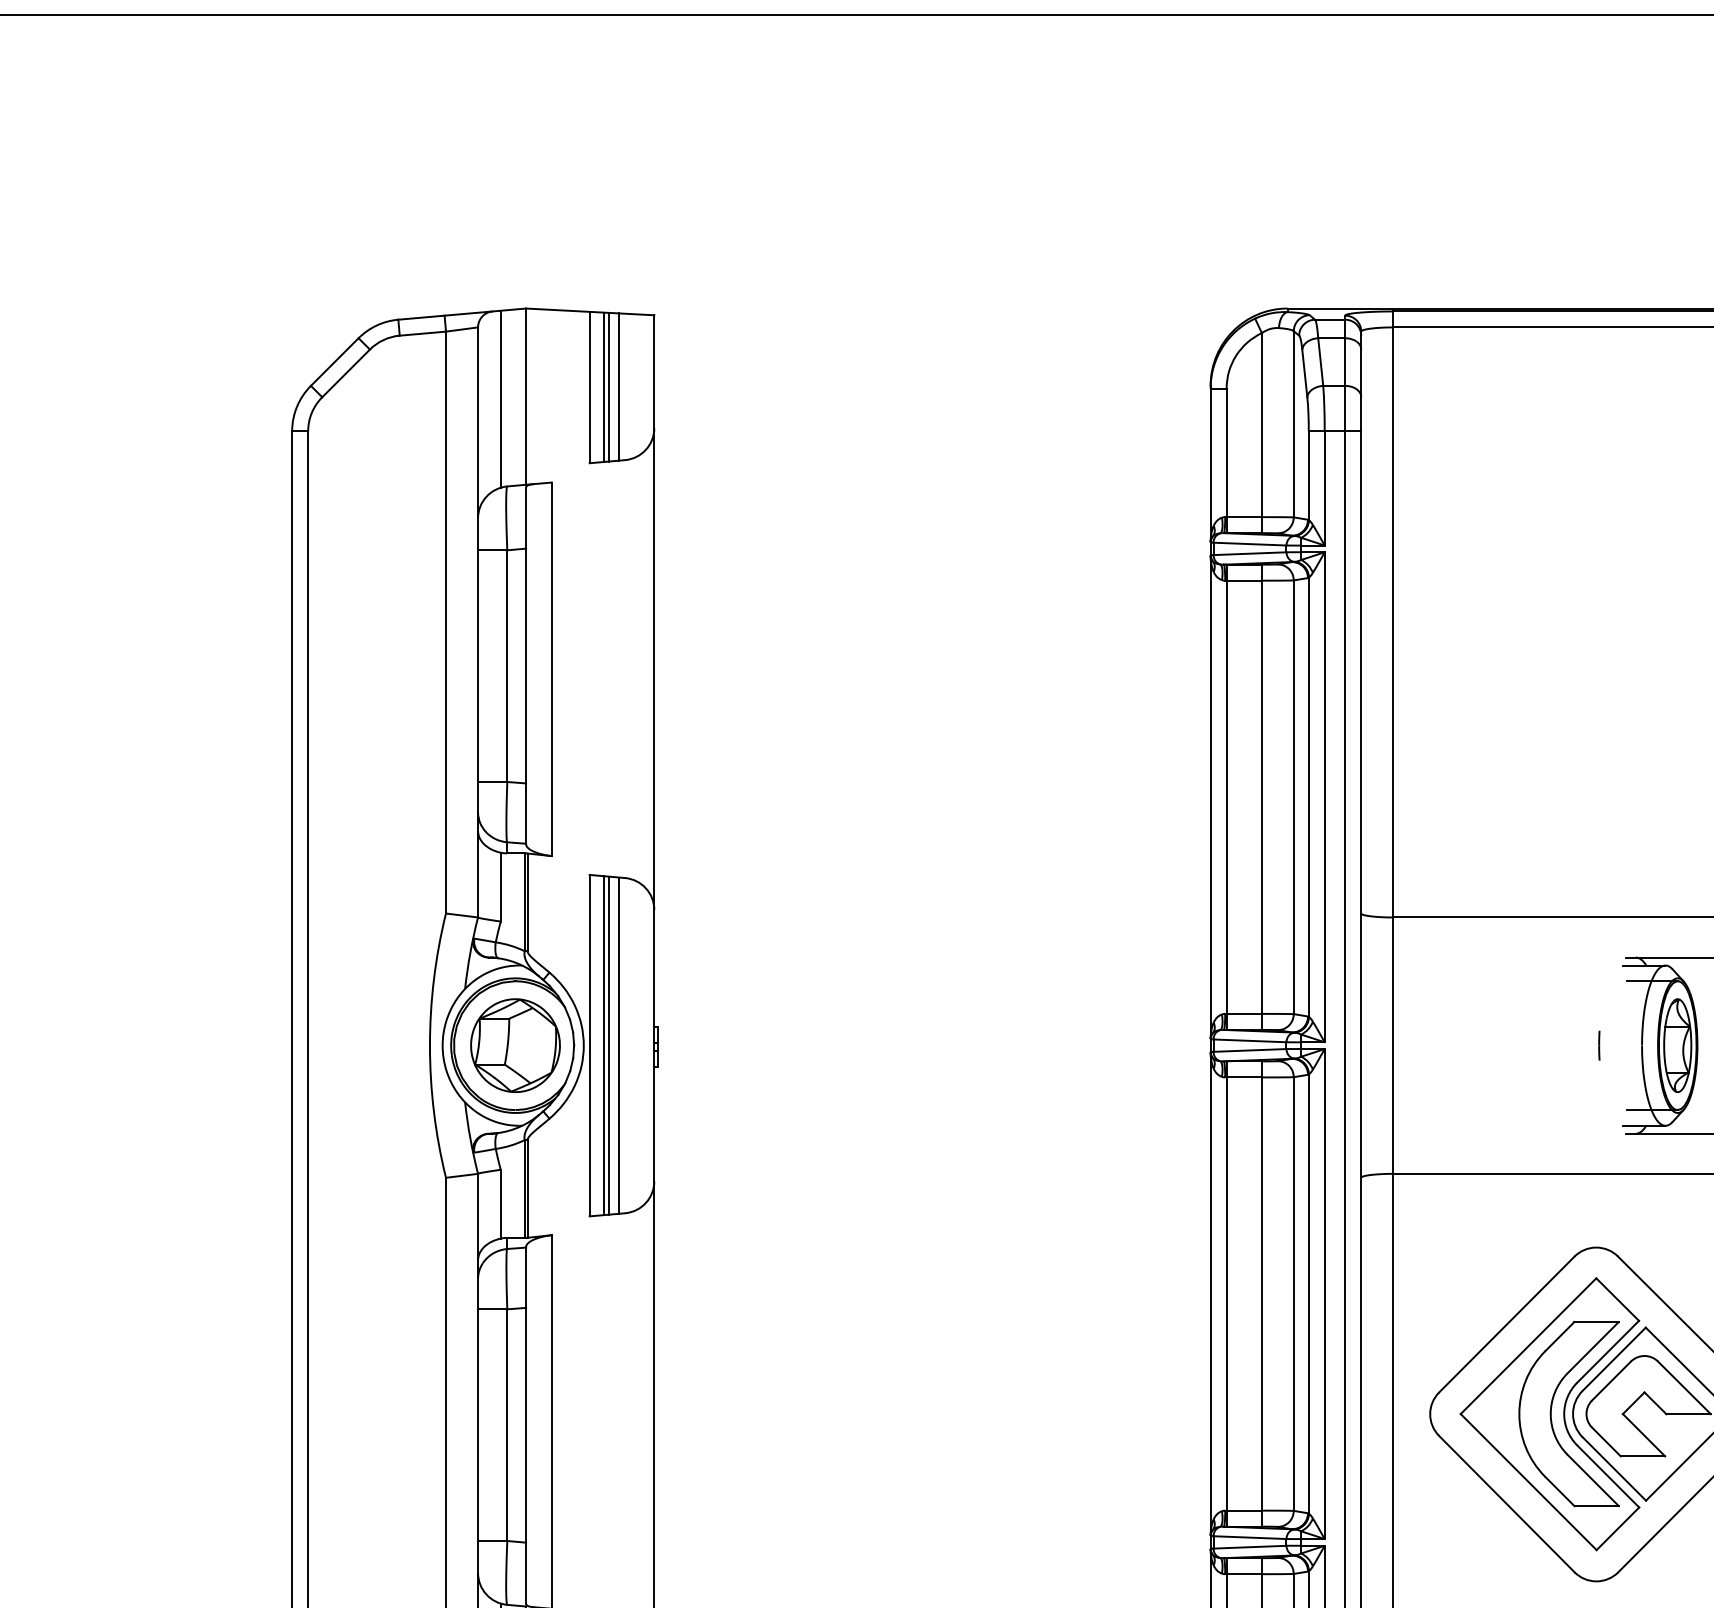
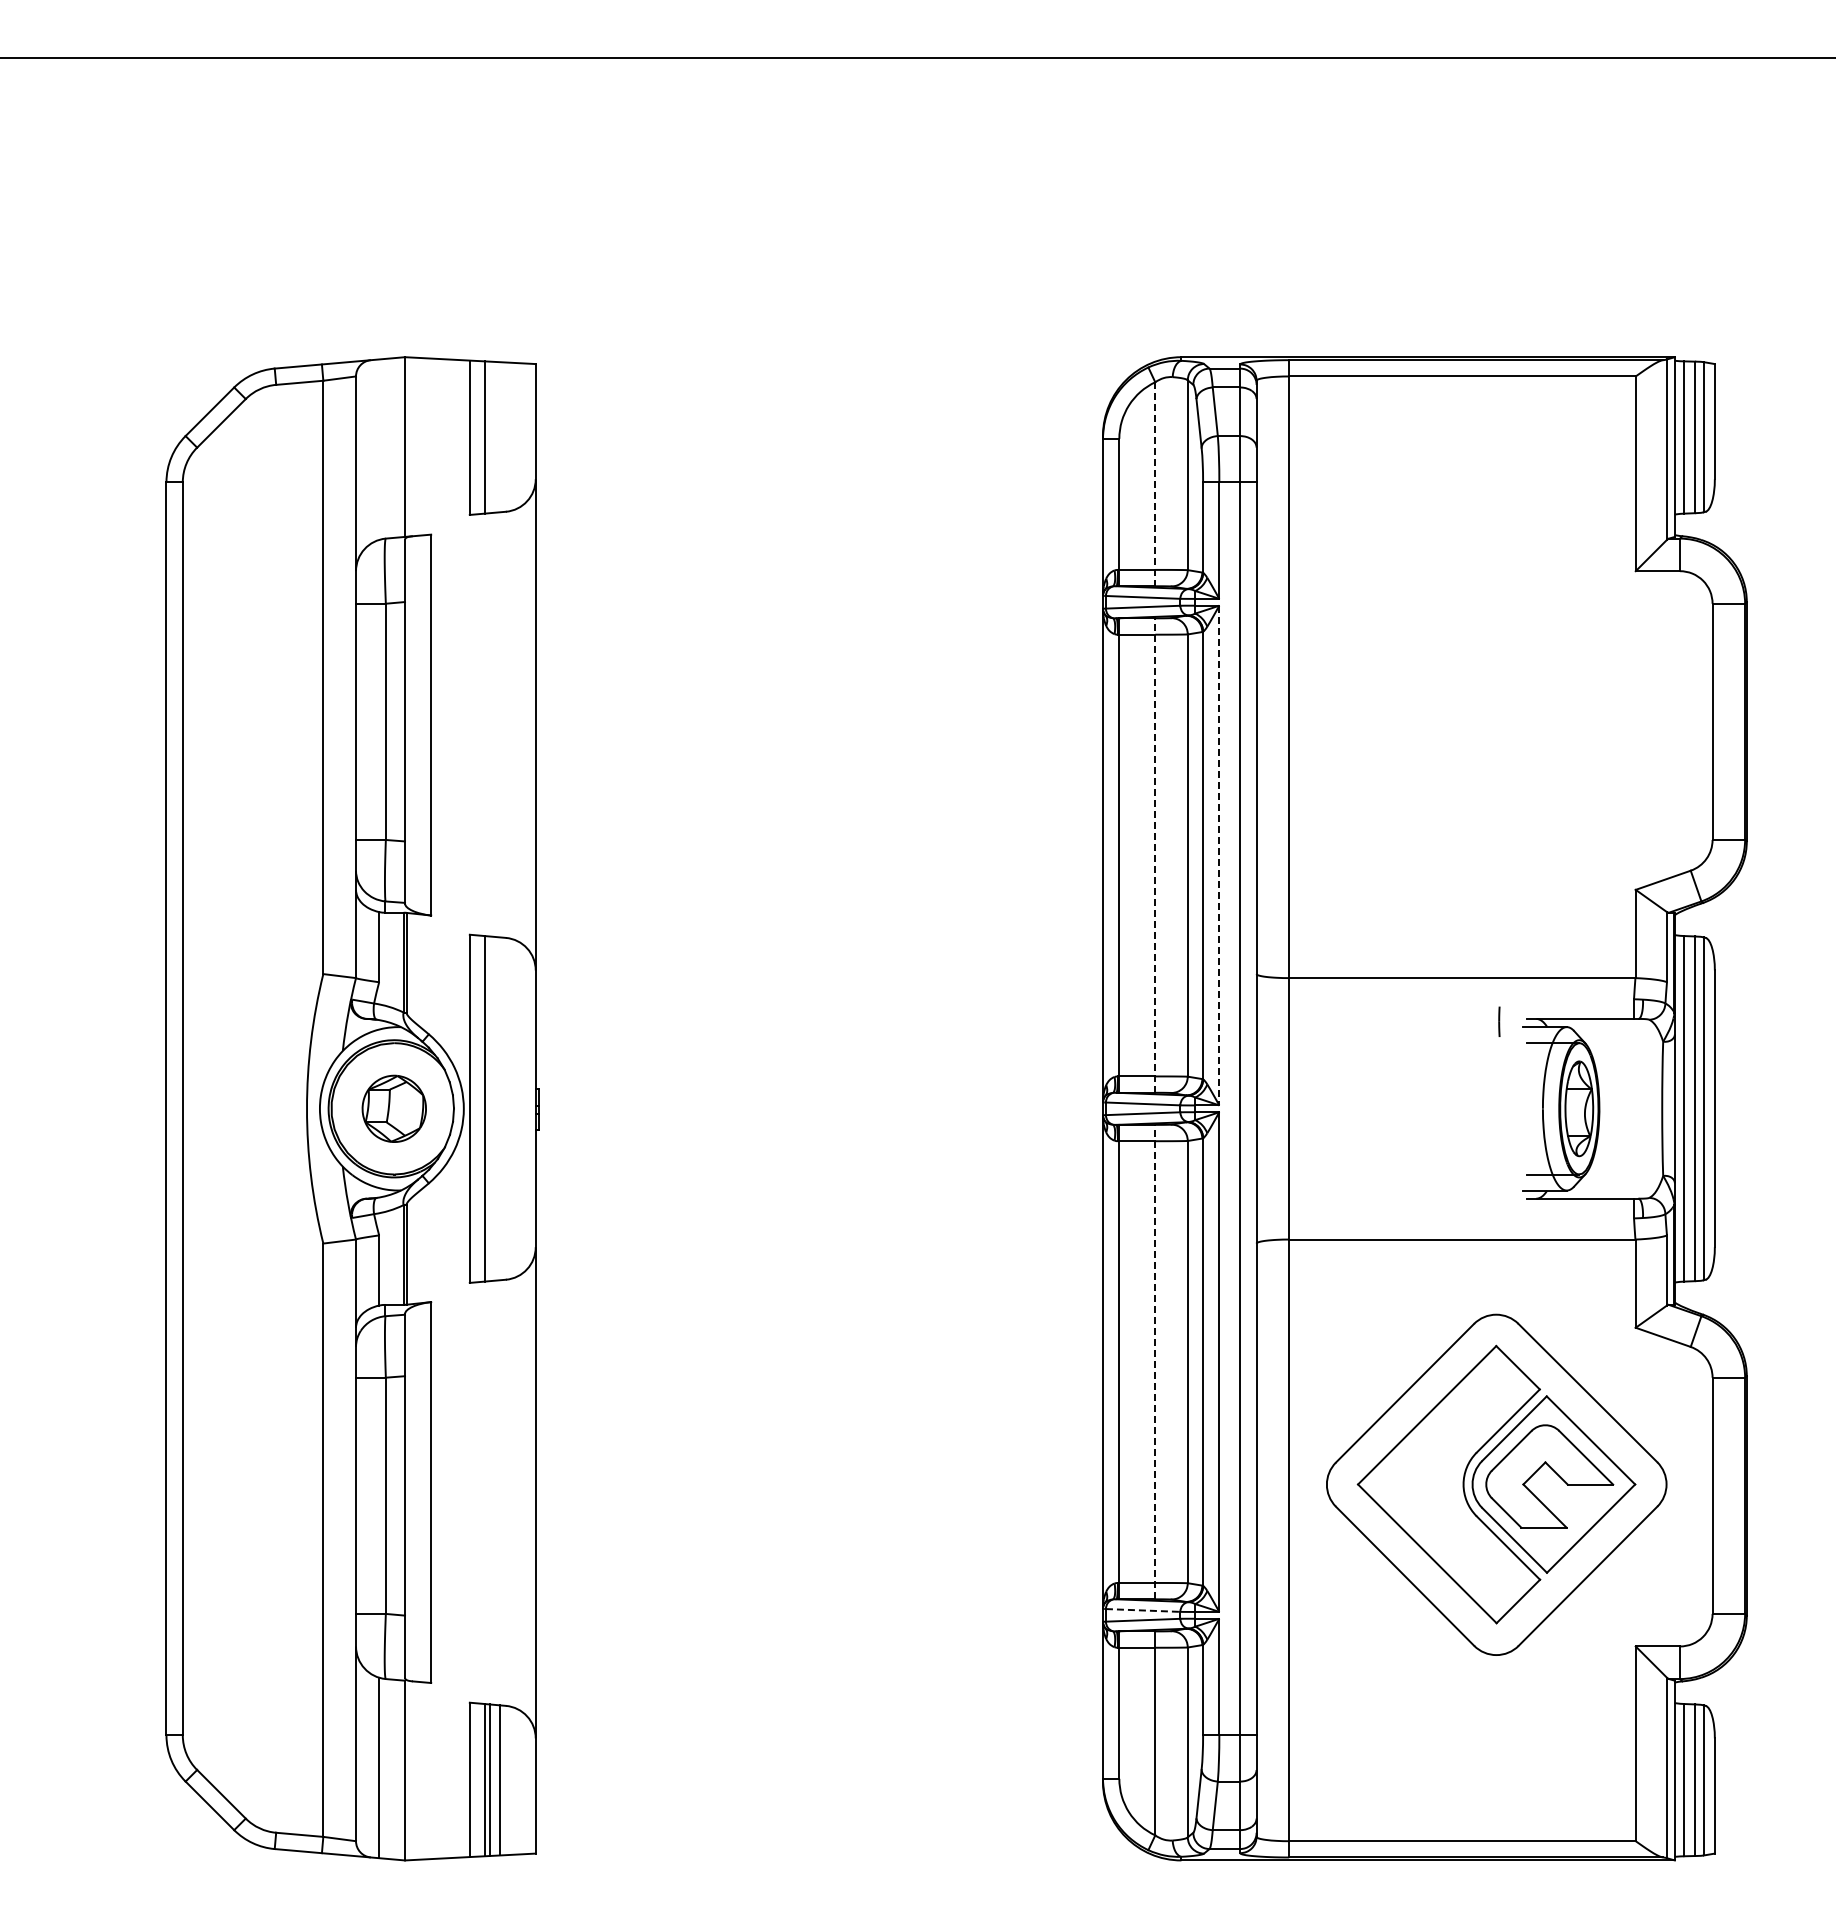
line: (608, 387) -> (489, 437), removed
line: (618, 387) -> (499, 437), removed
line: (501, 399) -> (379, 449), removed
line: (1262, 433) -> (1155, 484), solid -> dashed
line: (1262, 797) -> (1155, 855), solid -> dashed
line: (1324, 797) -> (1219, 855), solid -> dashed
part: (515, 1045) -> (394, 1108), size x0.7
line: (608, 1045) -> (489, 1108), removed
line: (618, 1045) -> (499, 1108), removed
line: (1599, 1045) -> (1499, 1021), moved
line: (1262, 1293) -> (1155, 1361), solid -> dashed
part: (1551, 1414) -> (1450, 1484), removed
line: (1250, 1537) -> (1143, 1610), solid -> dashed

